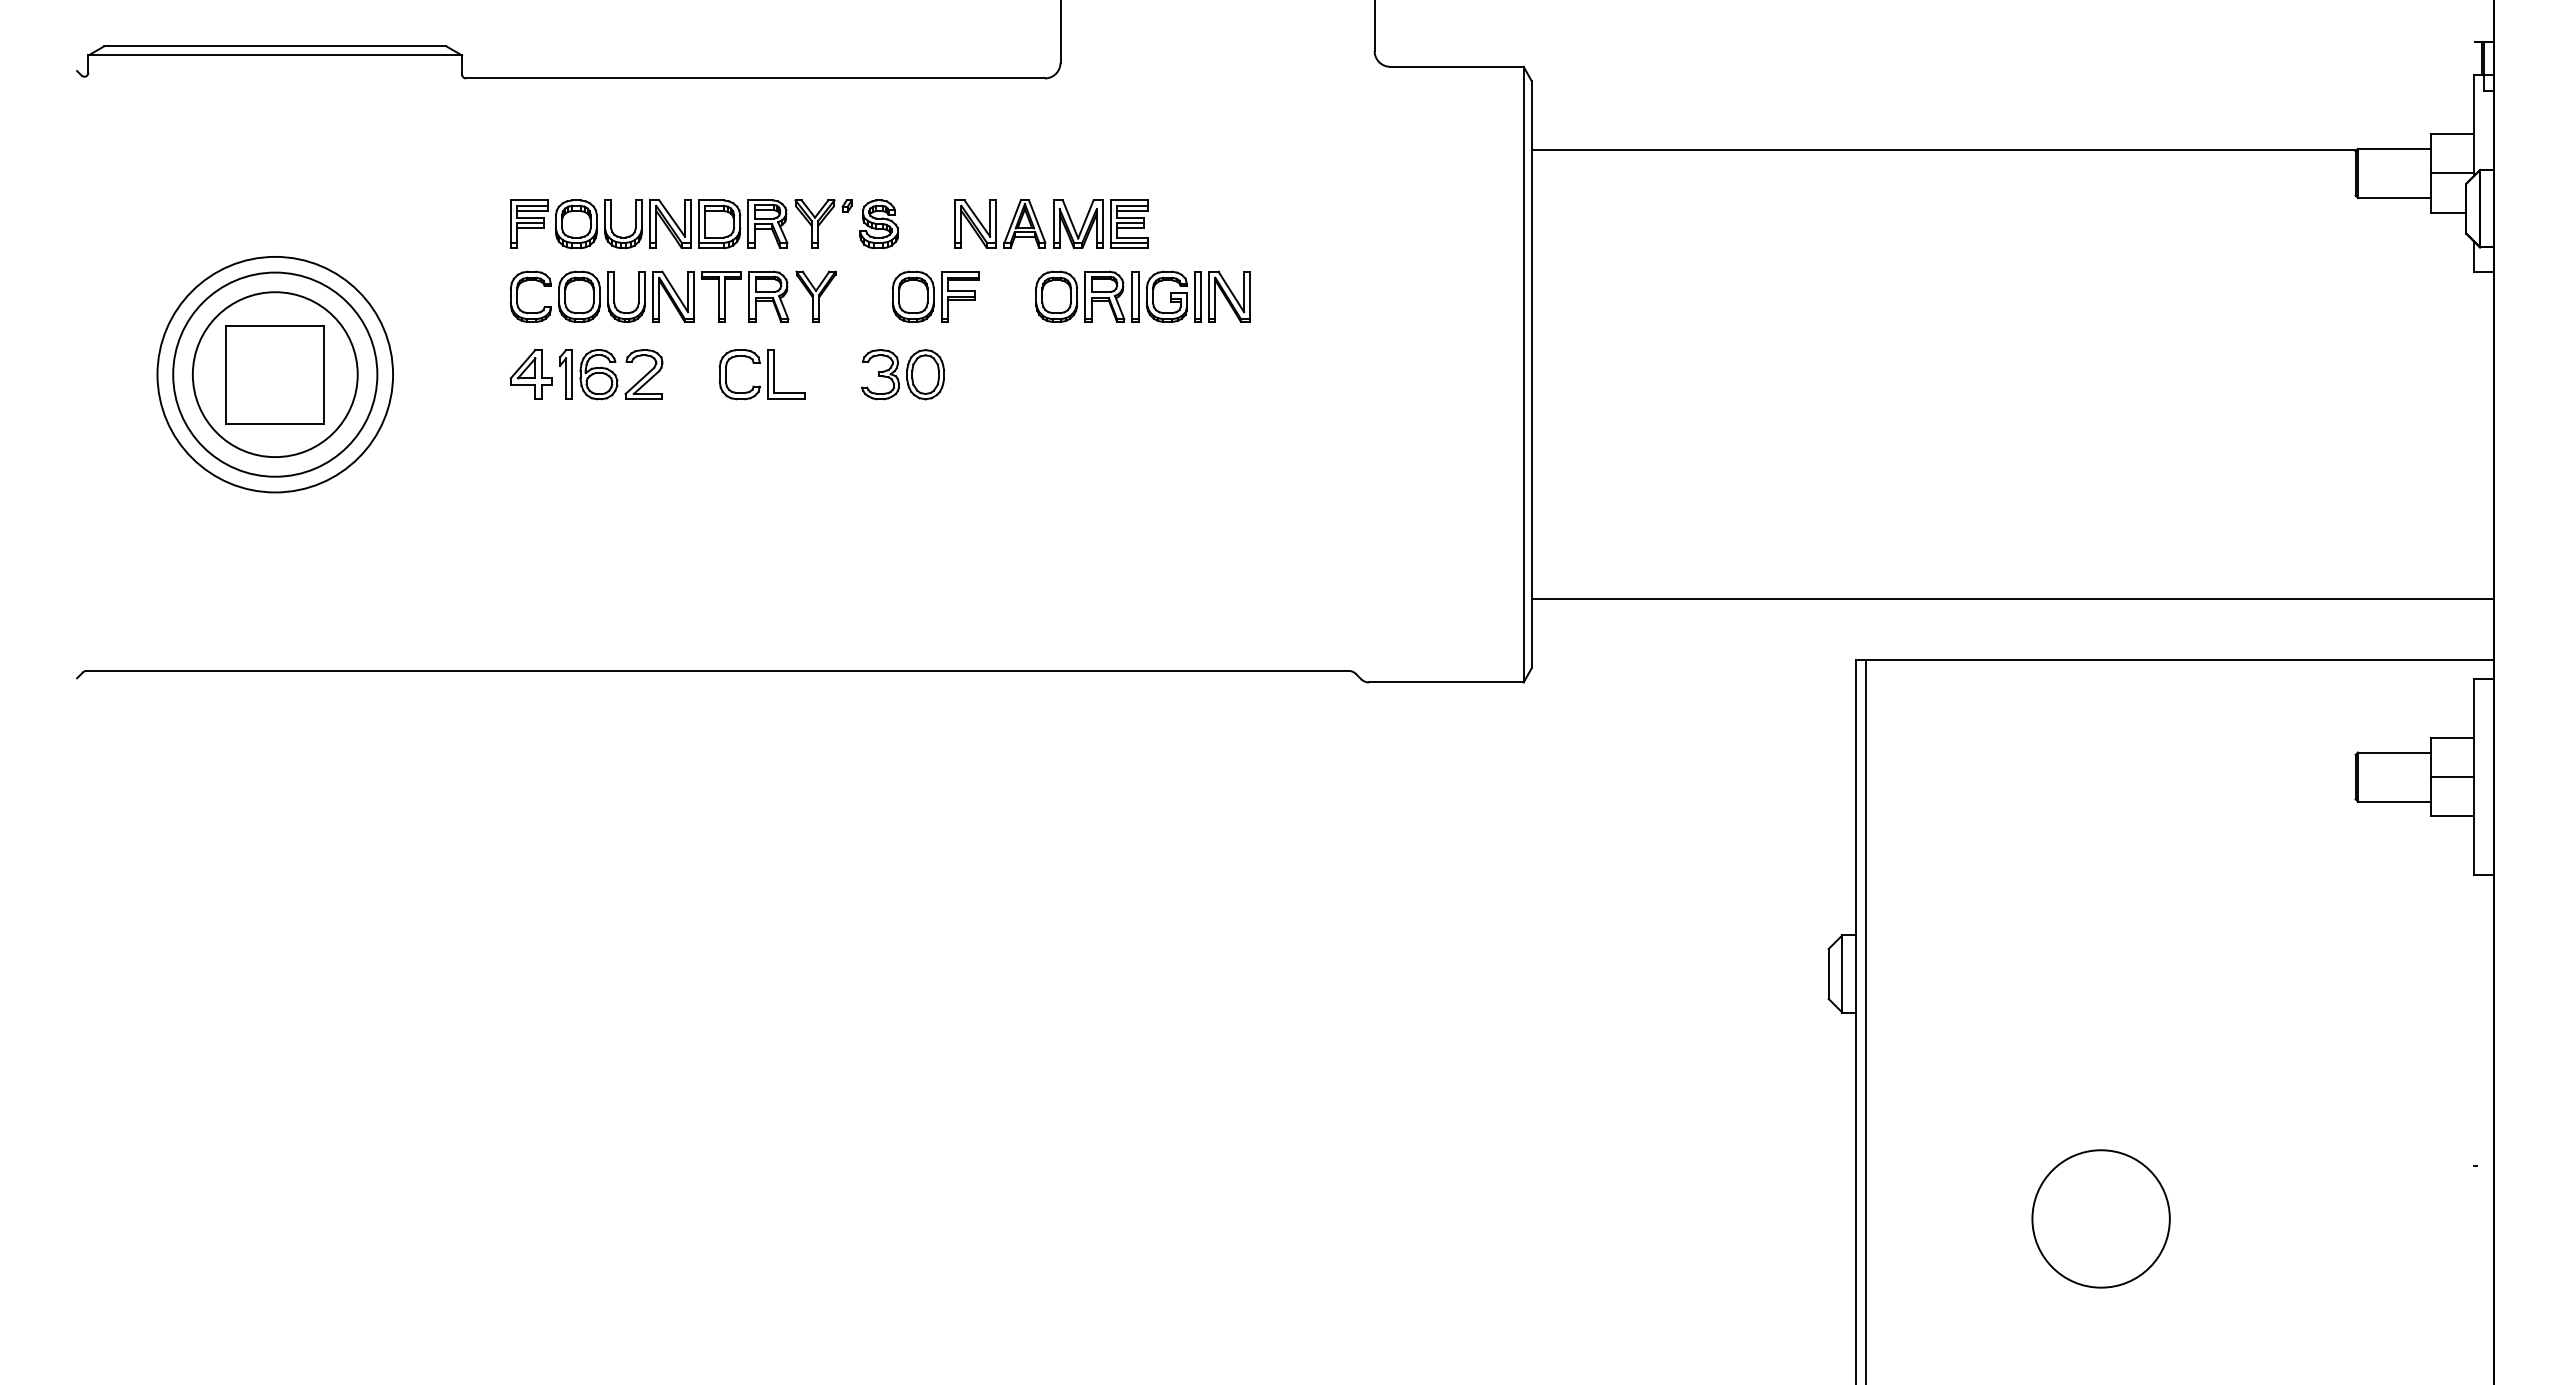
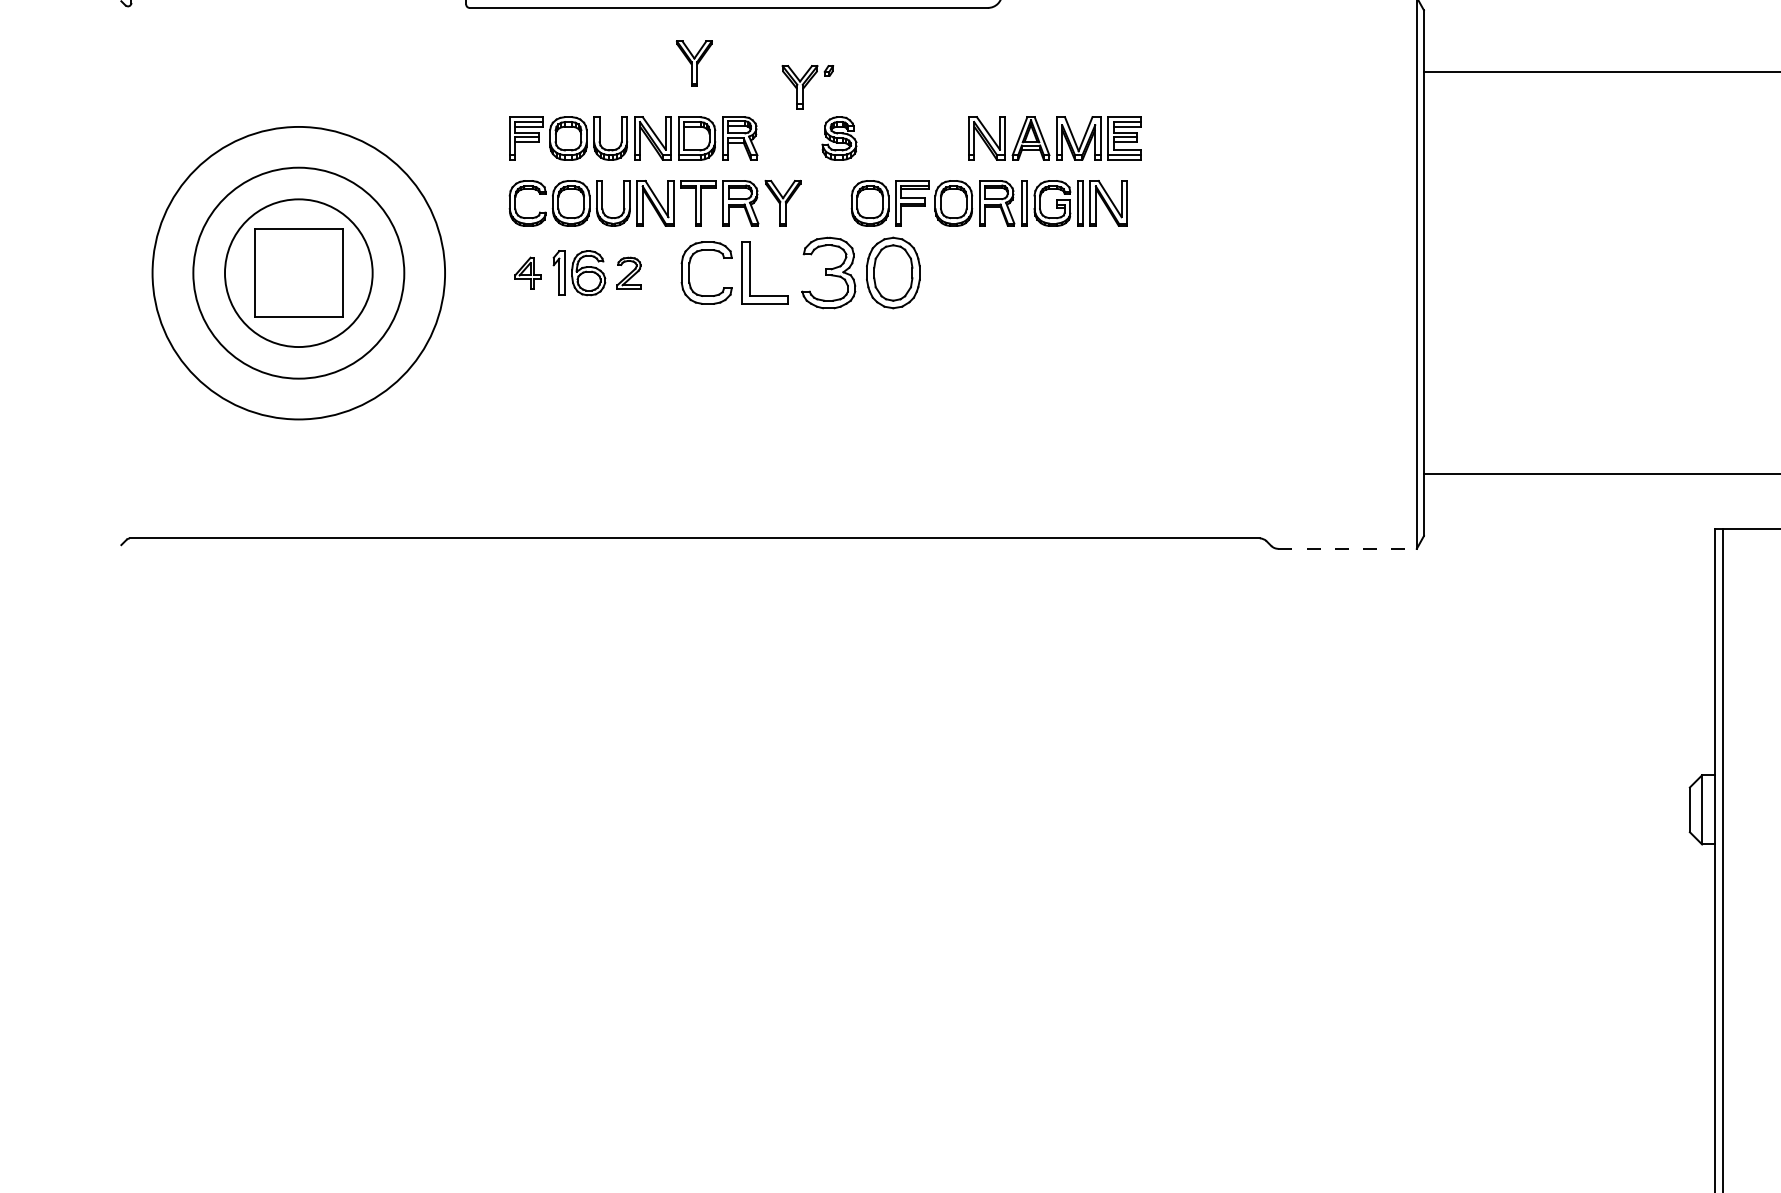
part: (716, 140) -> (693, 63), added
part: (823, 223) -> (807, 86), moved
part: (1051, 223) -> (1054, 137), moved
part: (1142, 296) -> (1030, 203), moved
circle: (275, 374) -> (299, 273), size x1.6
part: (530, 374) -> (527, 273), size x0.7
part: (643, 374) -> (628, 273), size x0.7
part: (761, 374) -> (734, 273), size x1.4
part: (902, 374) -> (860, 273), size x1.6
line: (1446, 682) -> (1347, 548), solid -> dashed

